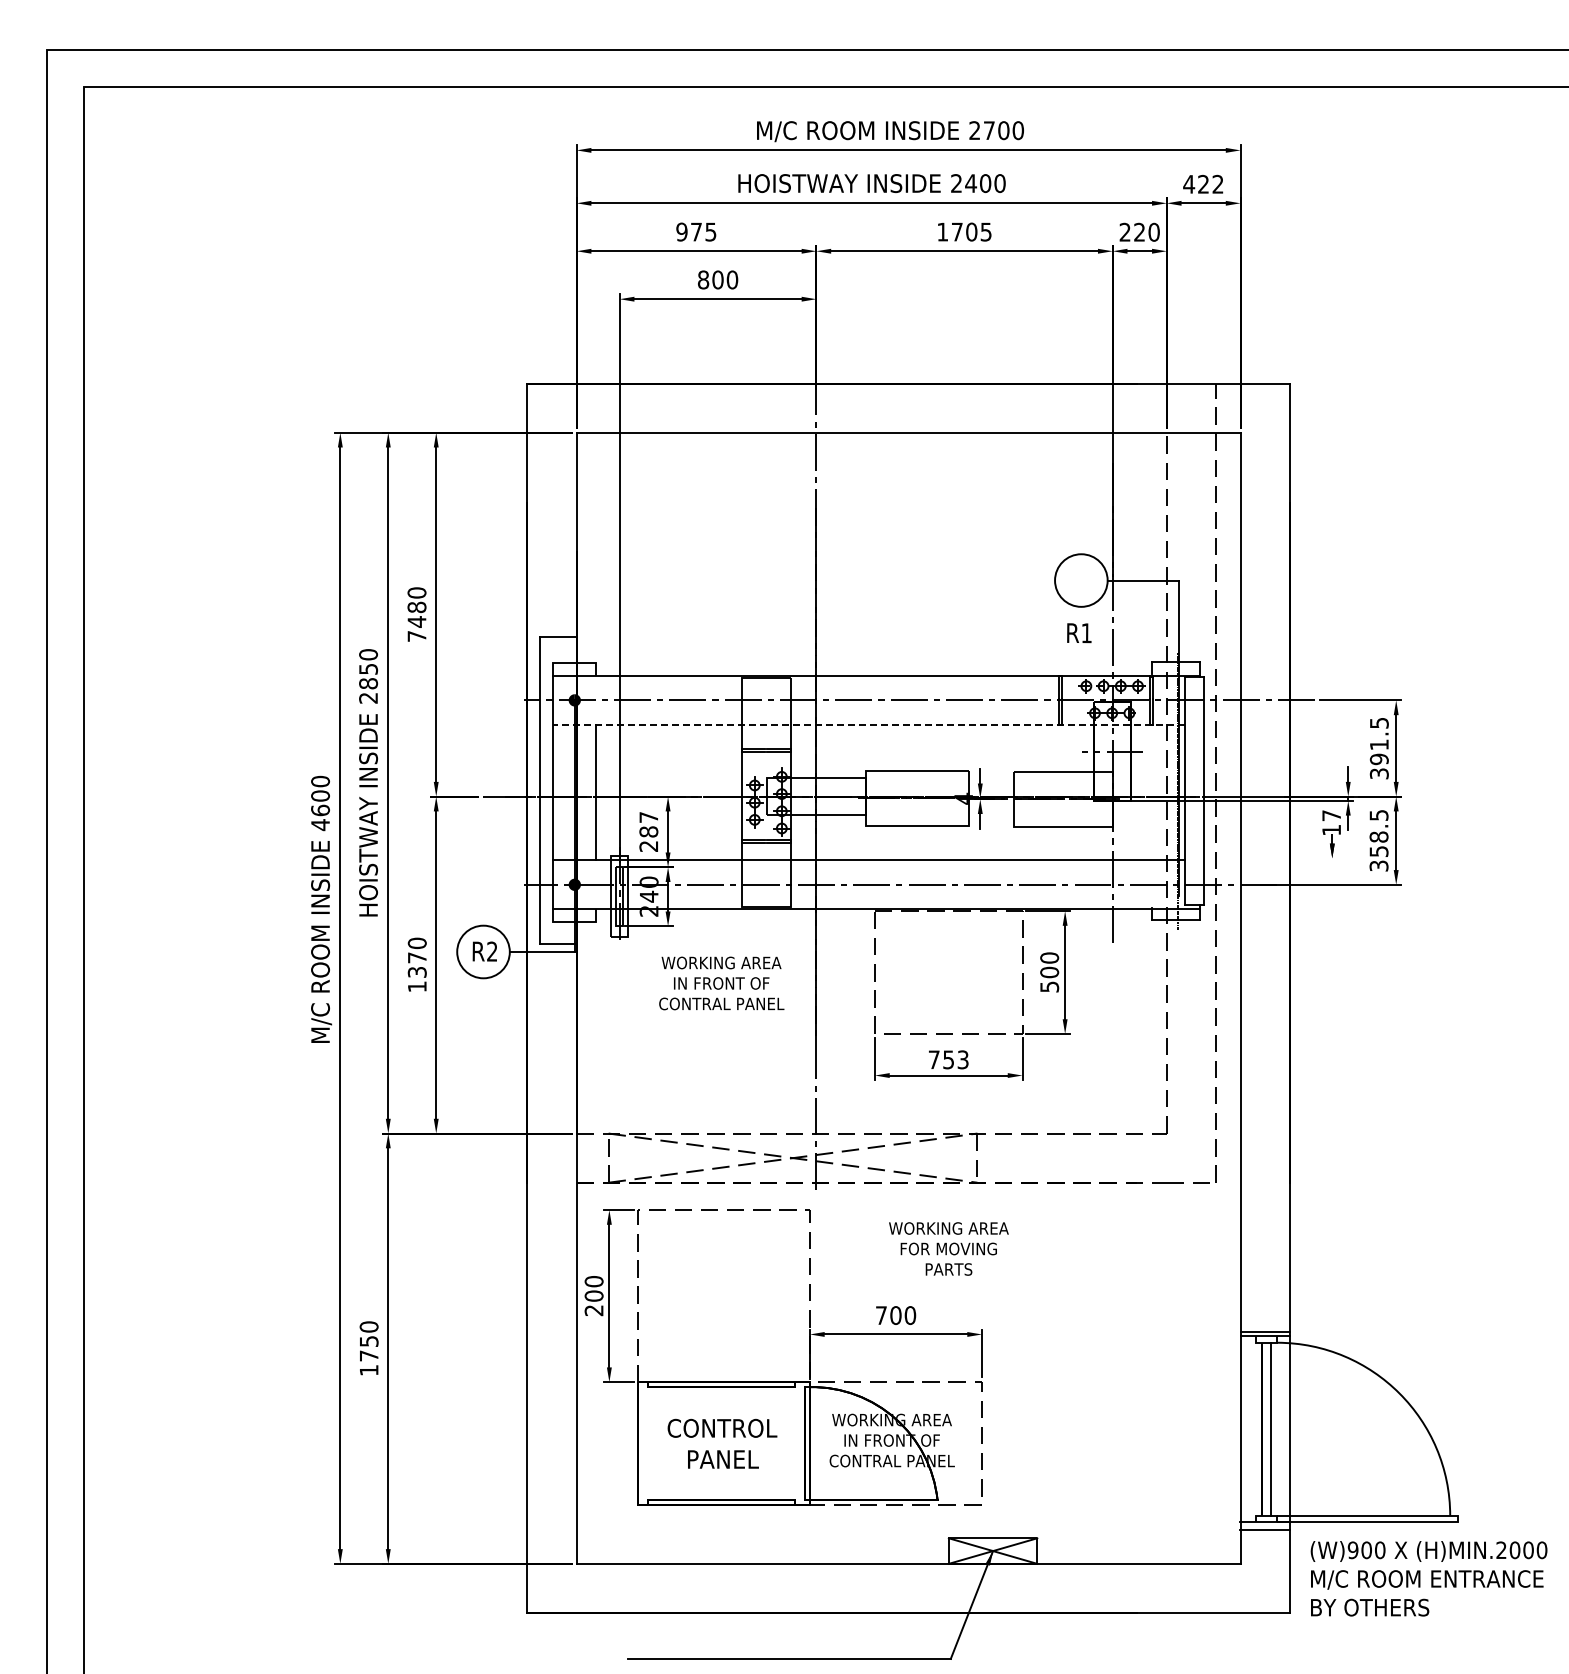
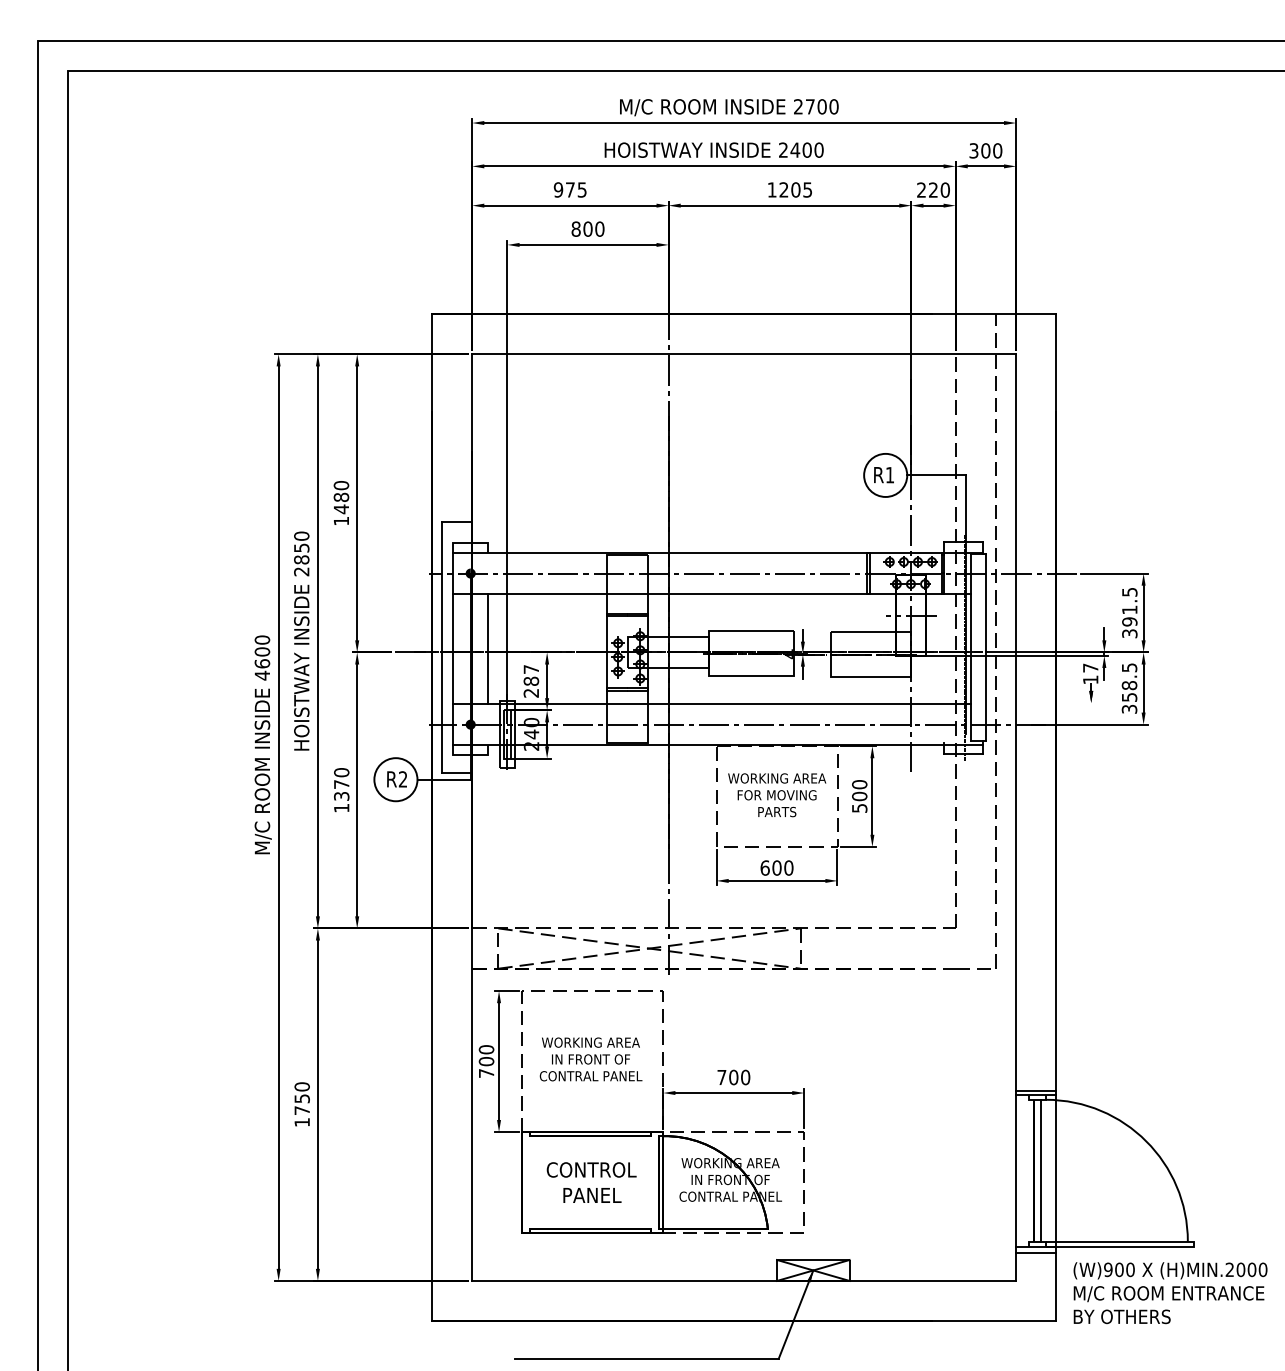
text: (1203, 183) -> (985, 150), 422 -> 300
text: (956, 231) -> (783, 189), 1705 -> 1205
text: (1079, 633) -> (884, 475), moved
text: (416, 636) -> (341, 521), 7480 -> 1480
line: (869, 724) -> (712, 593), dashed -> solid
text: (721, 983) -> (590, 1059), moved
text: (948, 1059) -> (776, 867), 753 -> 600
text: (948, 1248) -> (776, 794), moved
text: (593, 1310) -> (486, 1073), 200 -> 700

